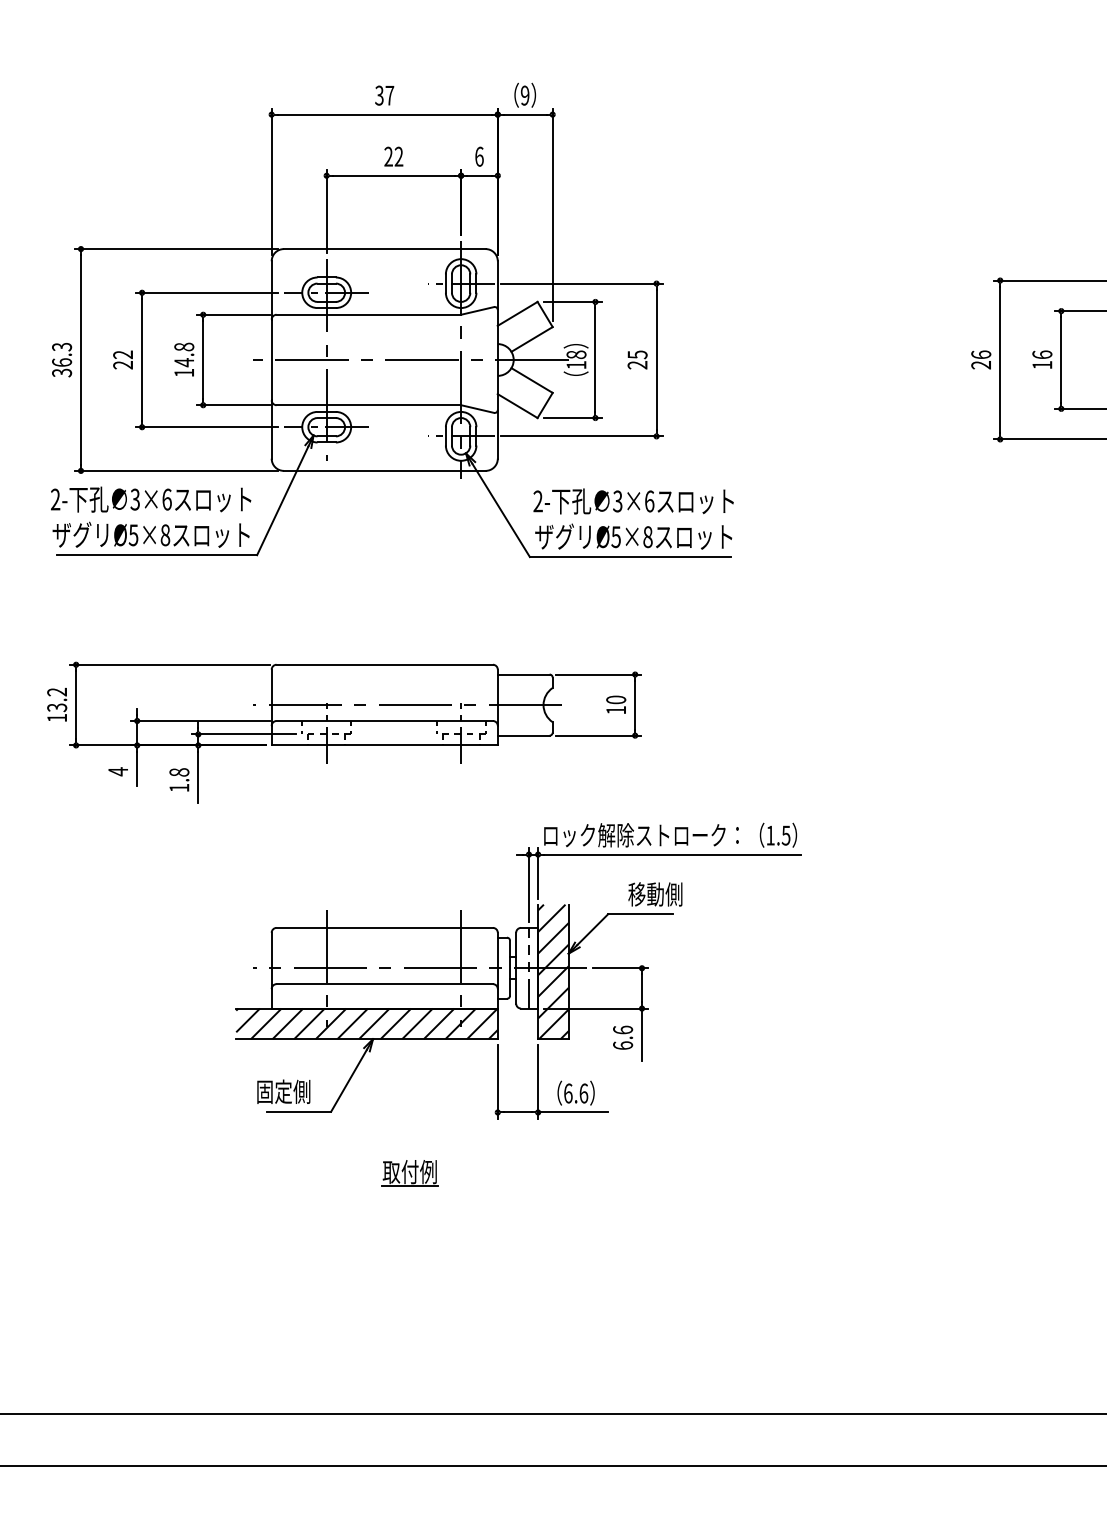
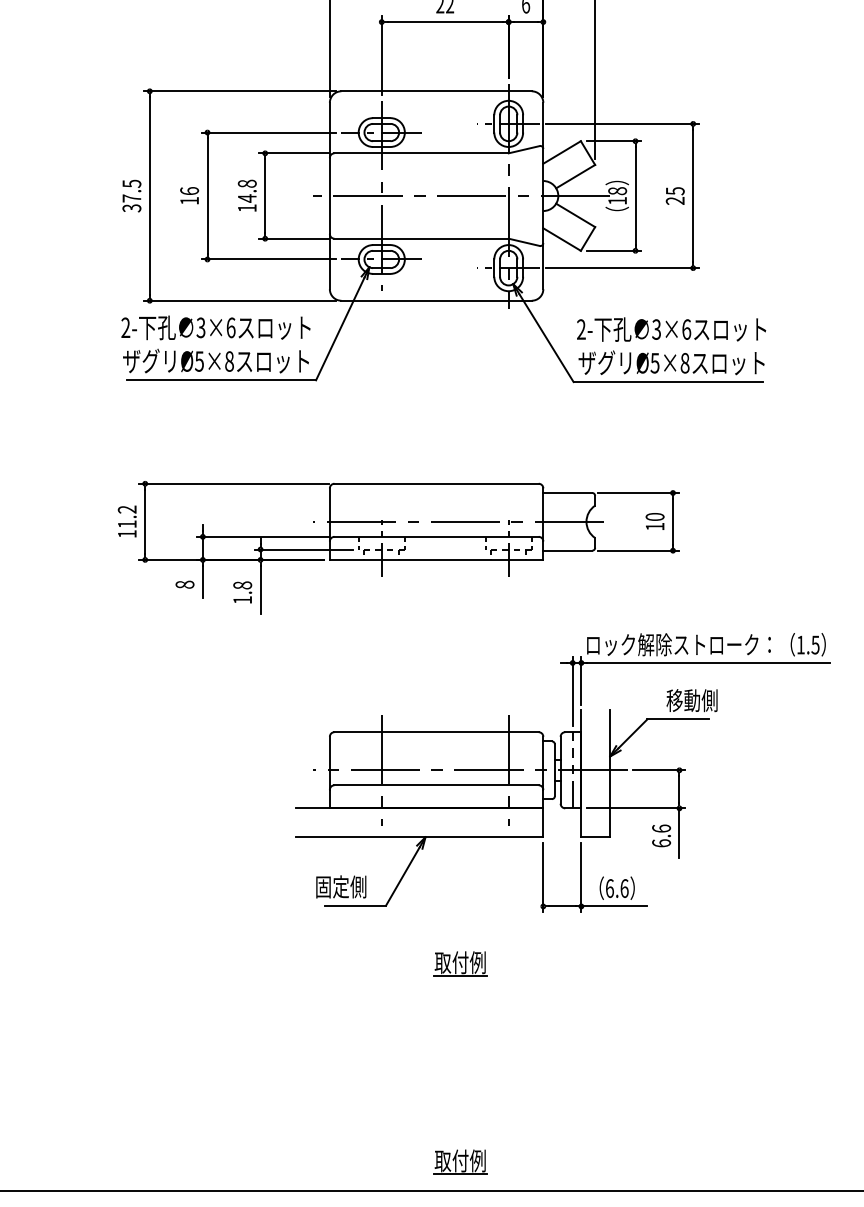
text: (62, 354) -> (132, 190), 36.3 -> 37.5
text: (123, 359) -> (189, 195), 22 -> 16
text: (57, 707) -> (127, 524), 13.2 -> 11.2
text: (118, 771) -> (185, 584), 4 -> 8
hatch: (553, 971) -> (595, 773), removed
hatch: (366, 1023) -> (419, 822), removed
part: (409, 1383) -> (459, 1162), added

